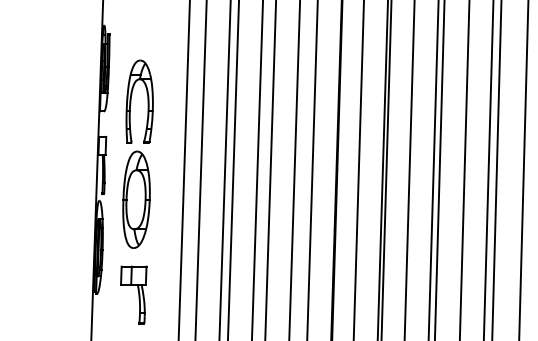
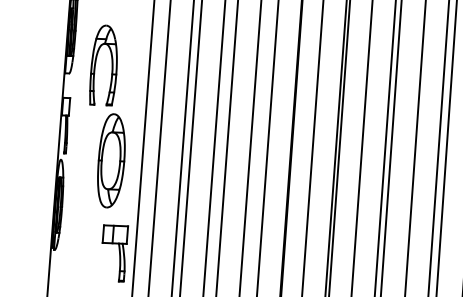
part: (136, 199) -> (111, 160), moved
part: (133, 294) -> (114, 252), moved

